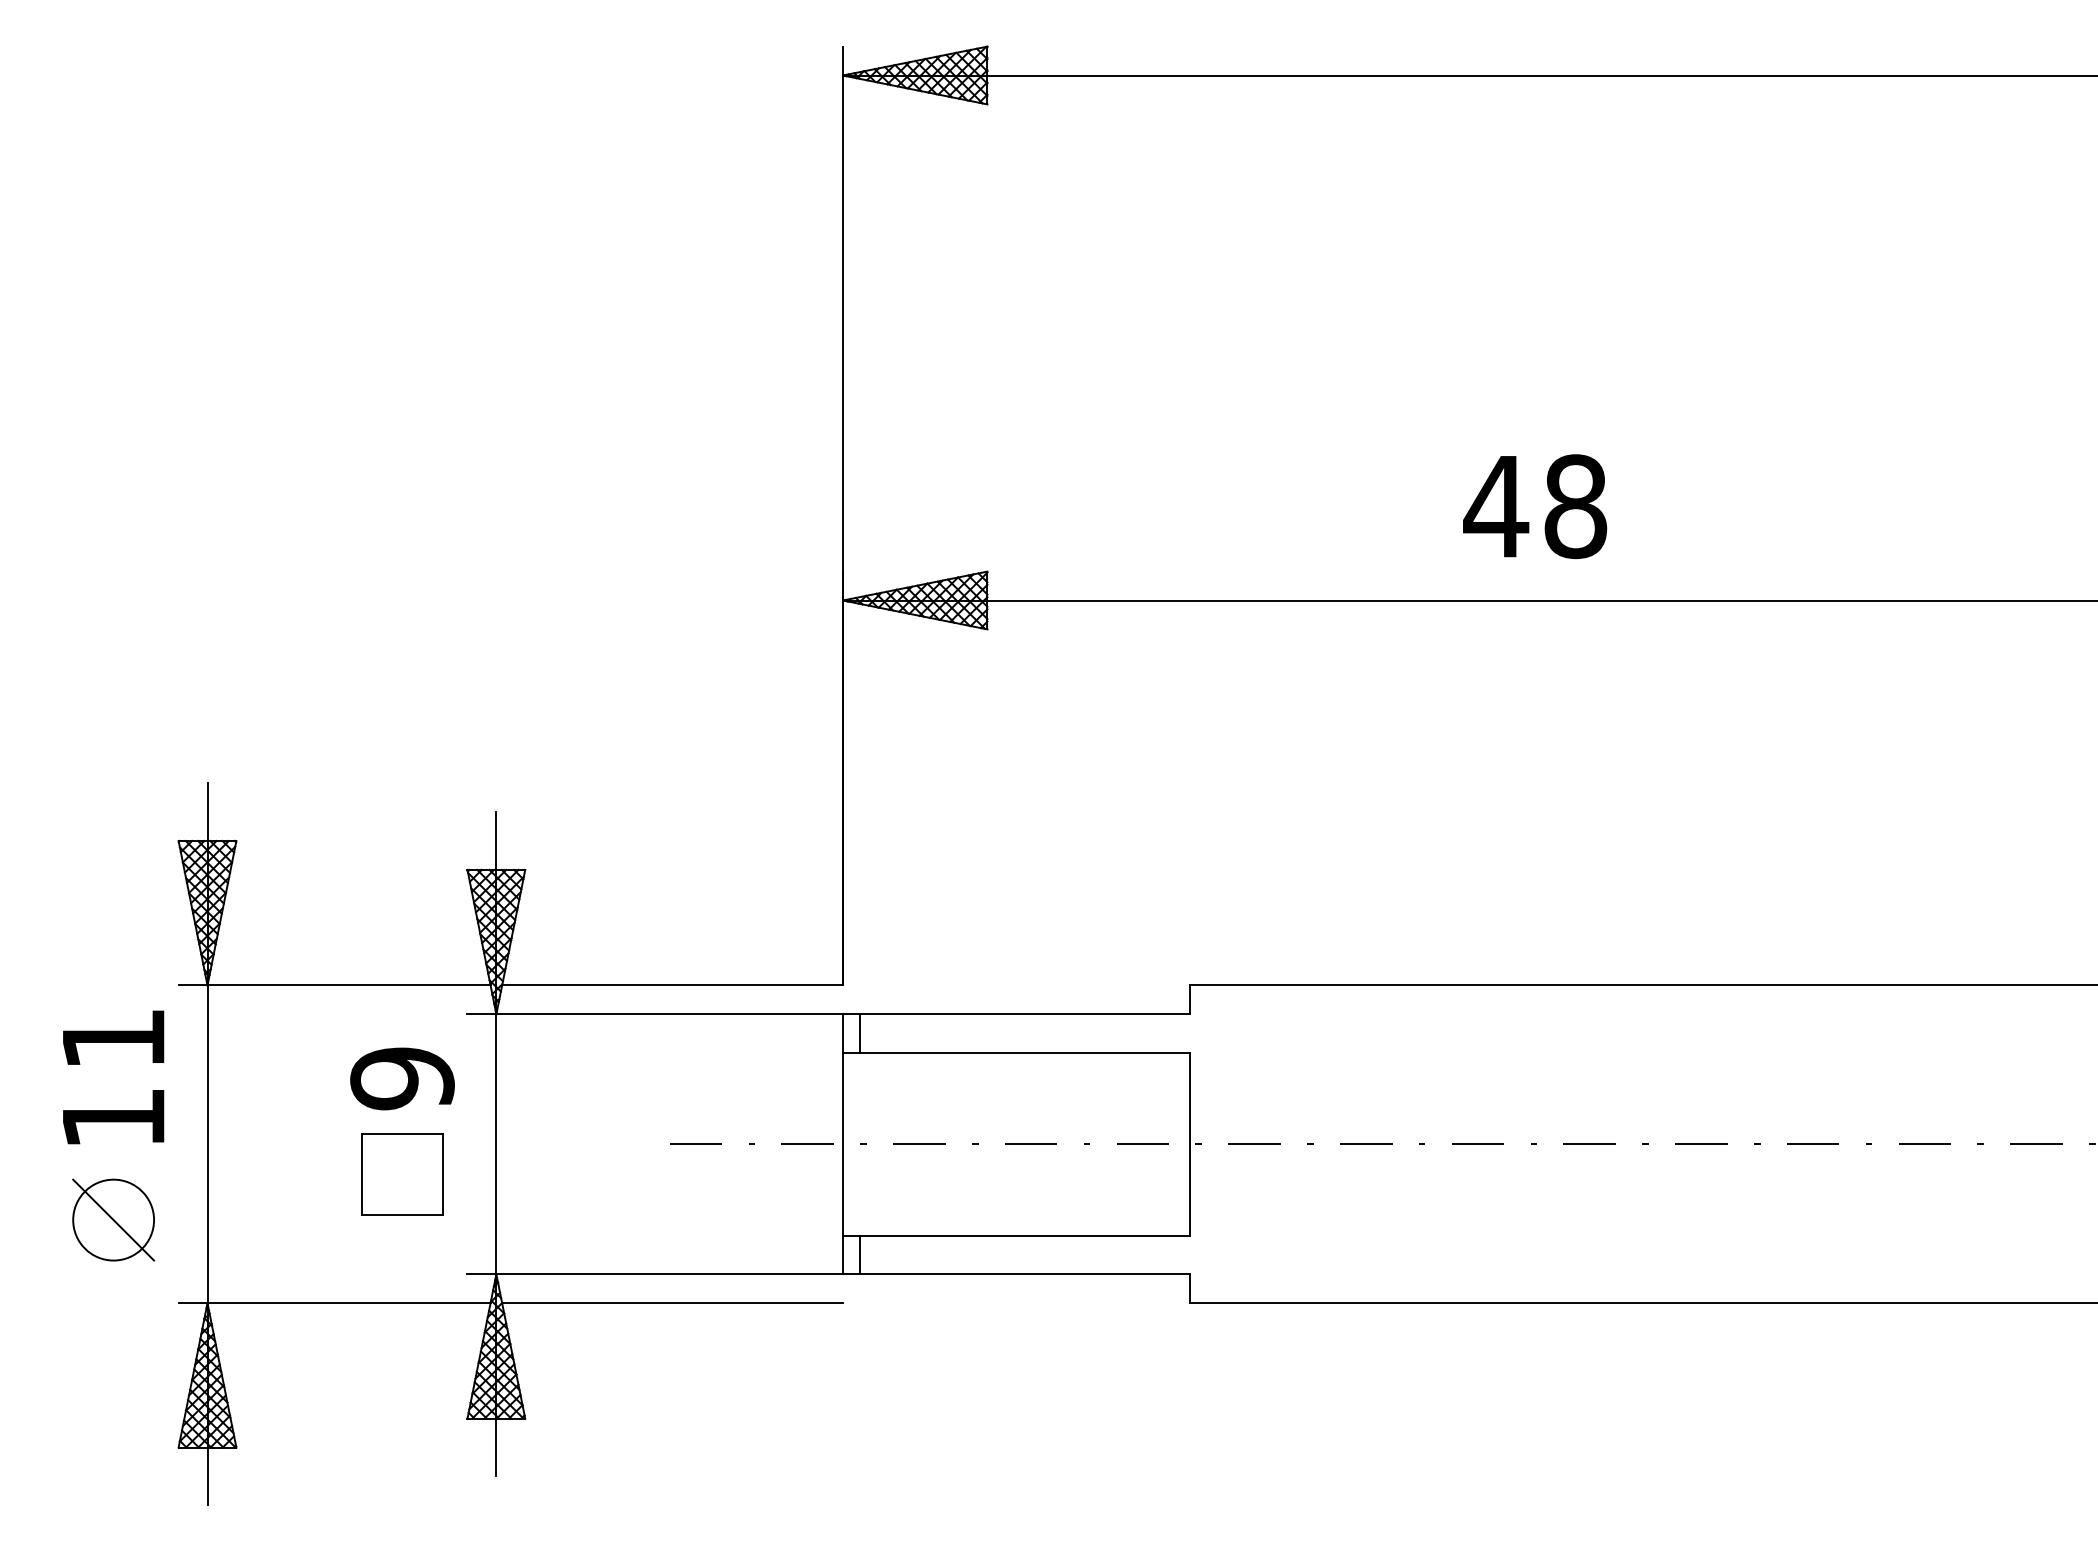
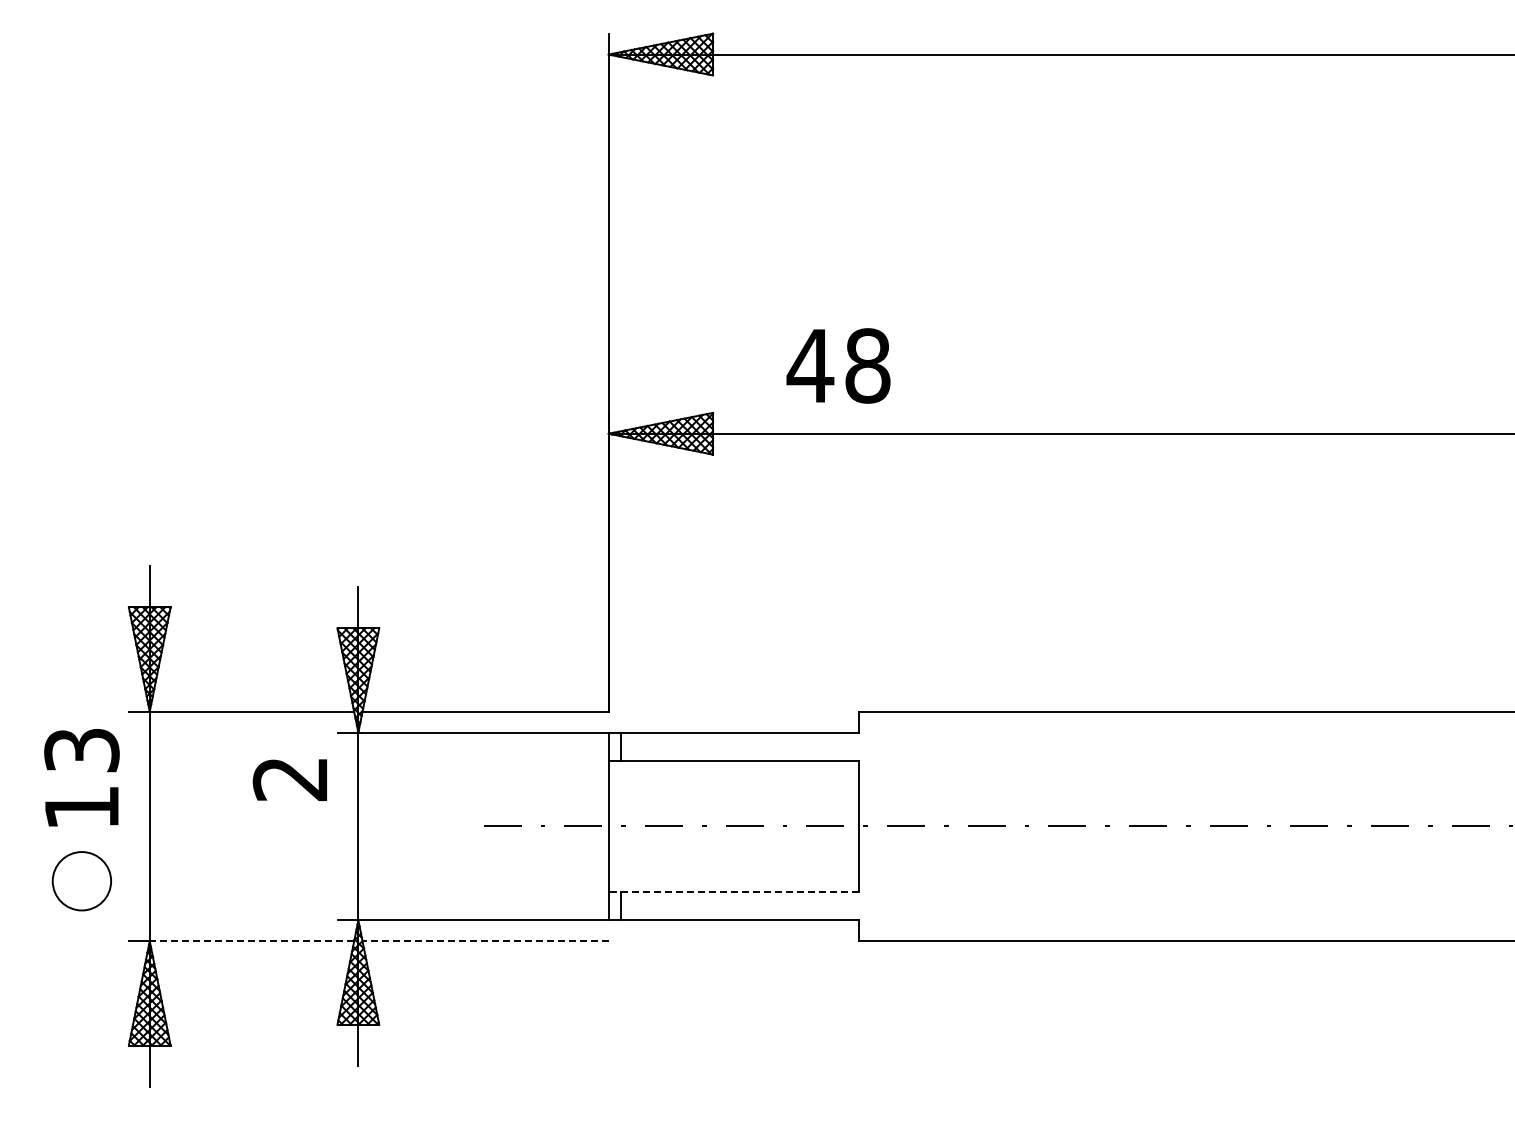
text: (1534, 506) -> (838, 365), moved
text: (113, 1039) -> (81, 750), 11 -> 13
text: (402, 1077) -> (290, 778), 9 -> 2
part: (402, 1174) -> (290, 848), removed
line: (113, 1220) -> (81, 881), removed
line: (1015, 1235) -> (733, 892), solid -> dashed
line: (348, 1303) -> (251, 941), solid -> dashed
line: (672, 1303) -> (485, 941), solid -> dashed

